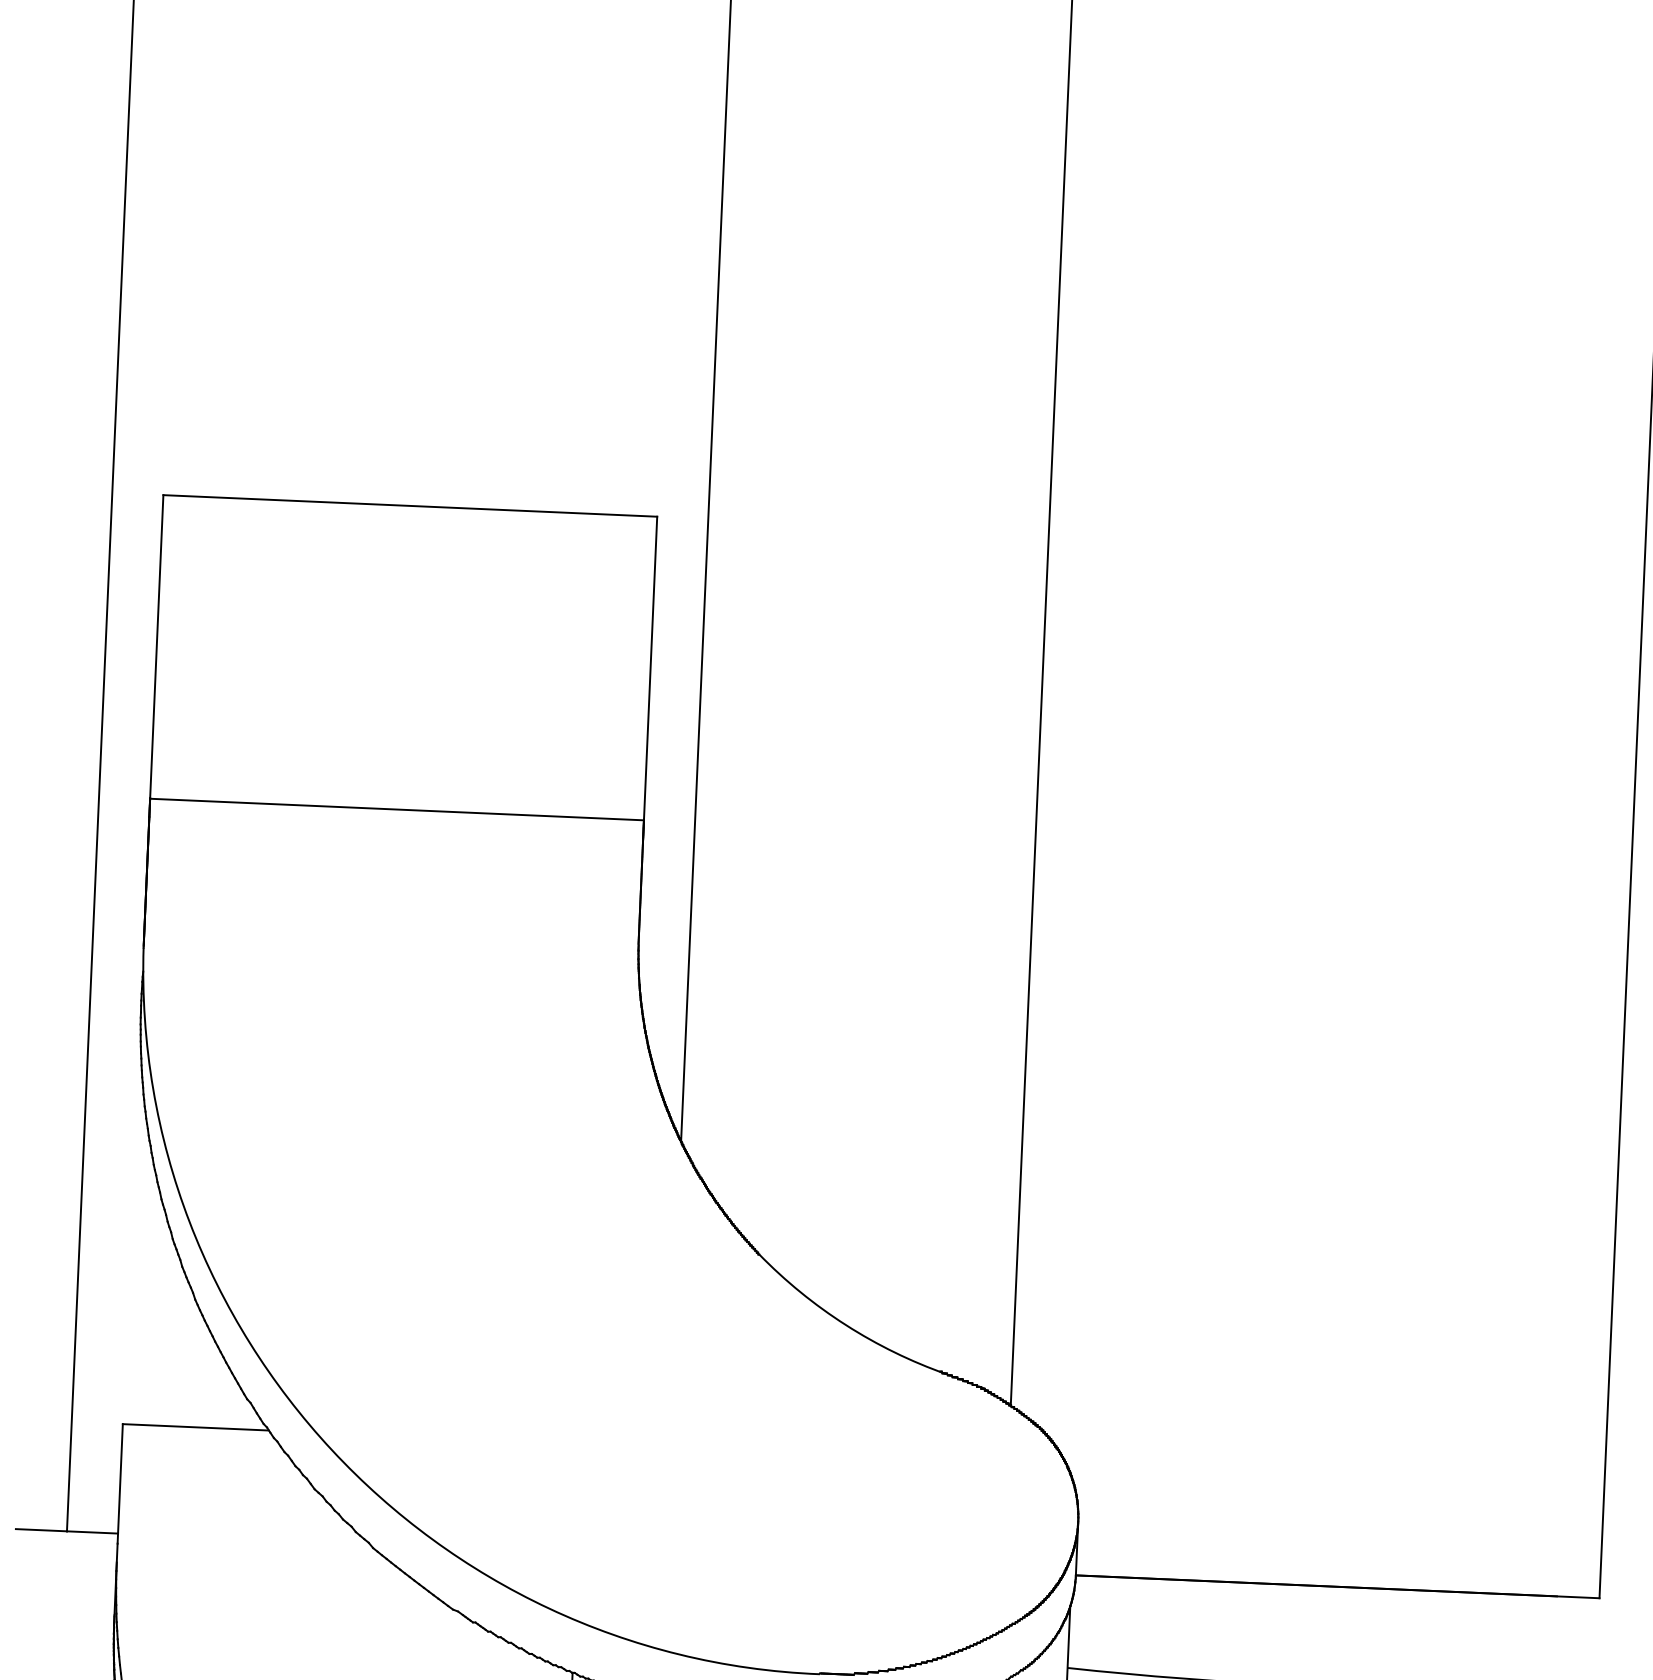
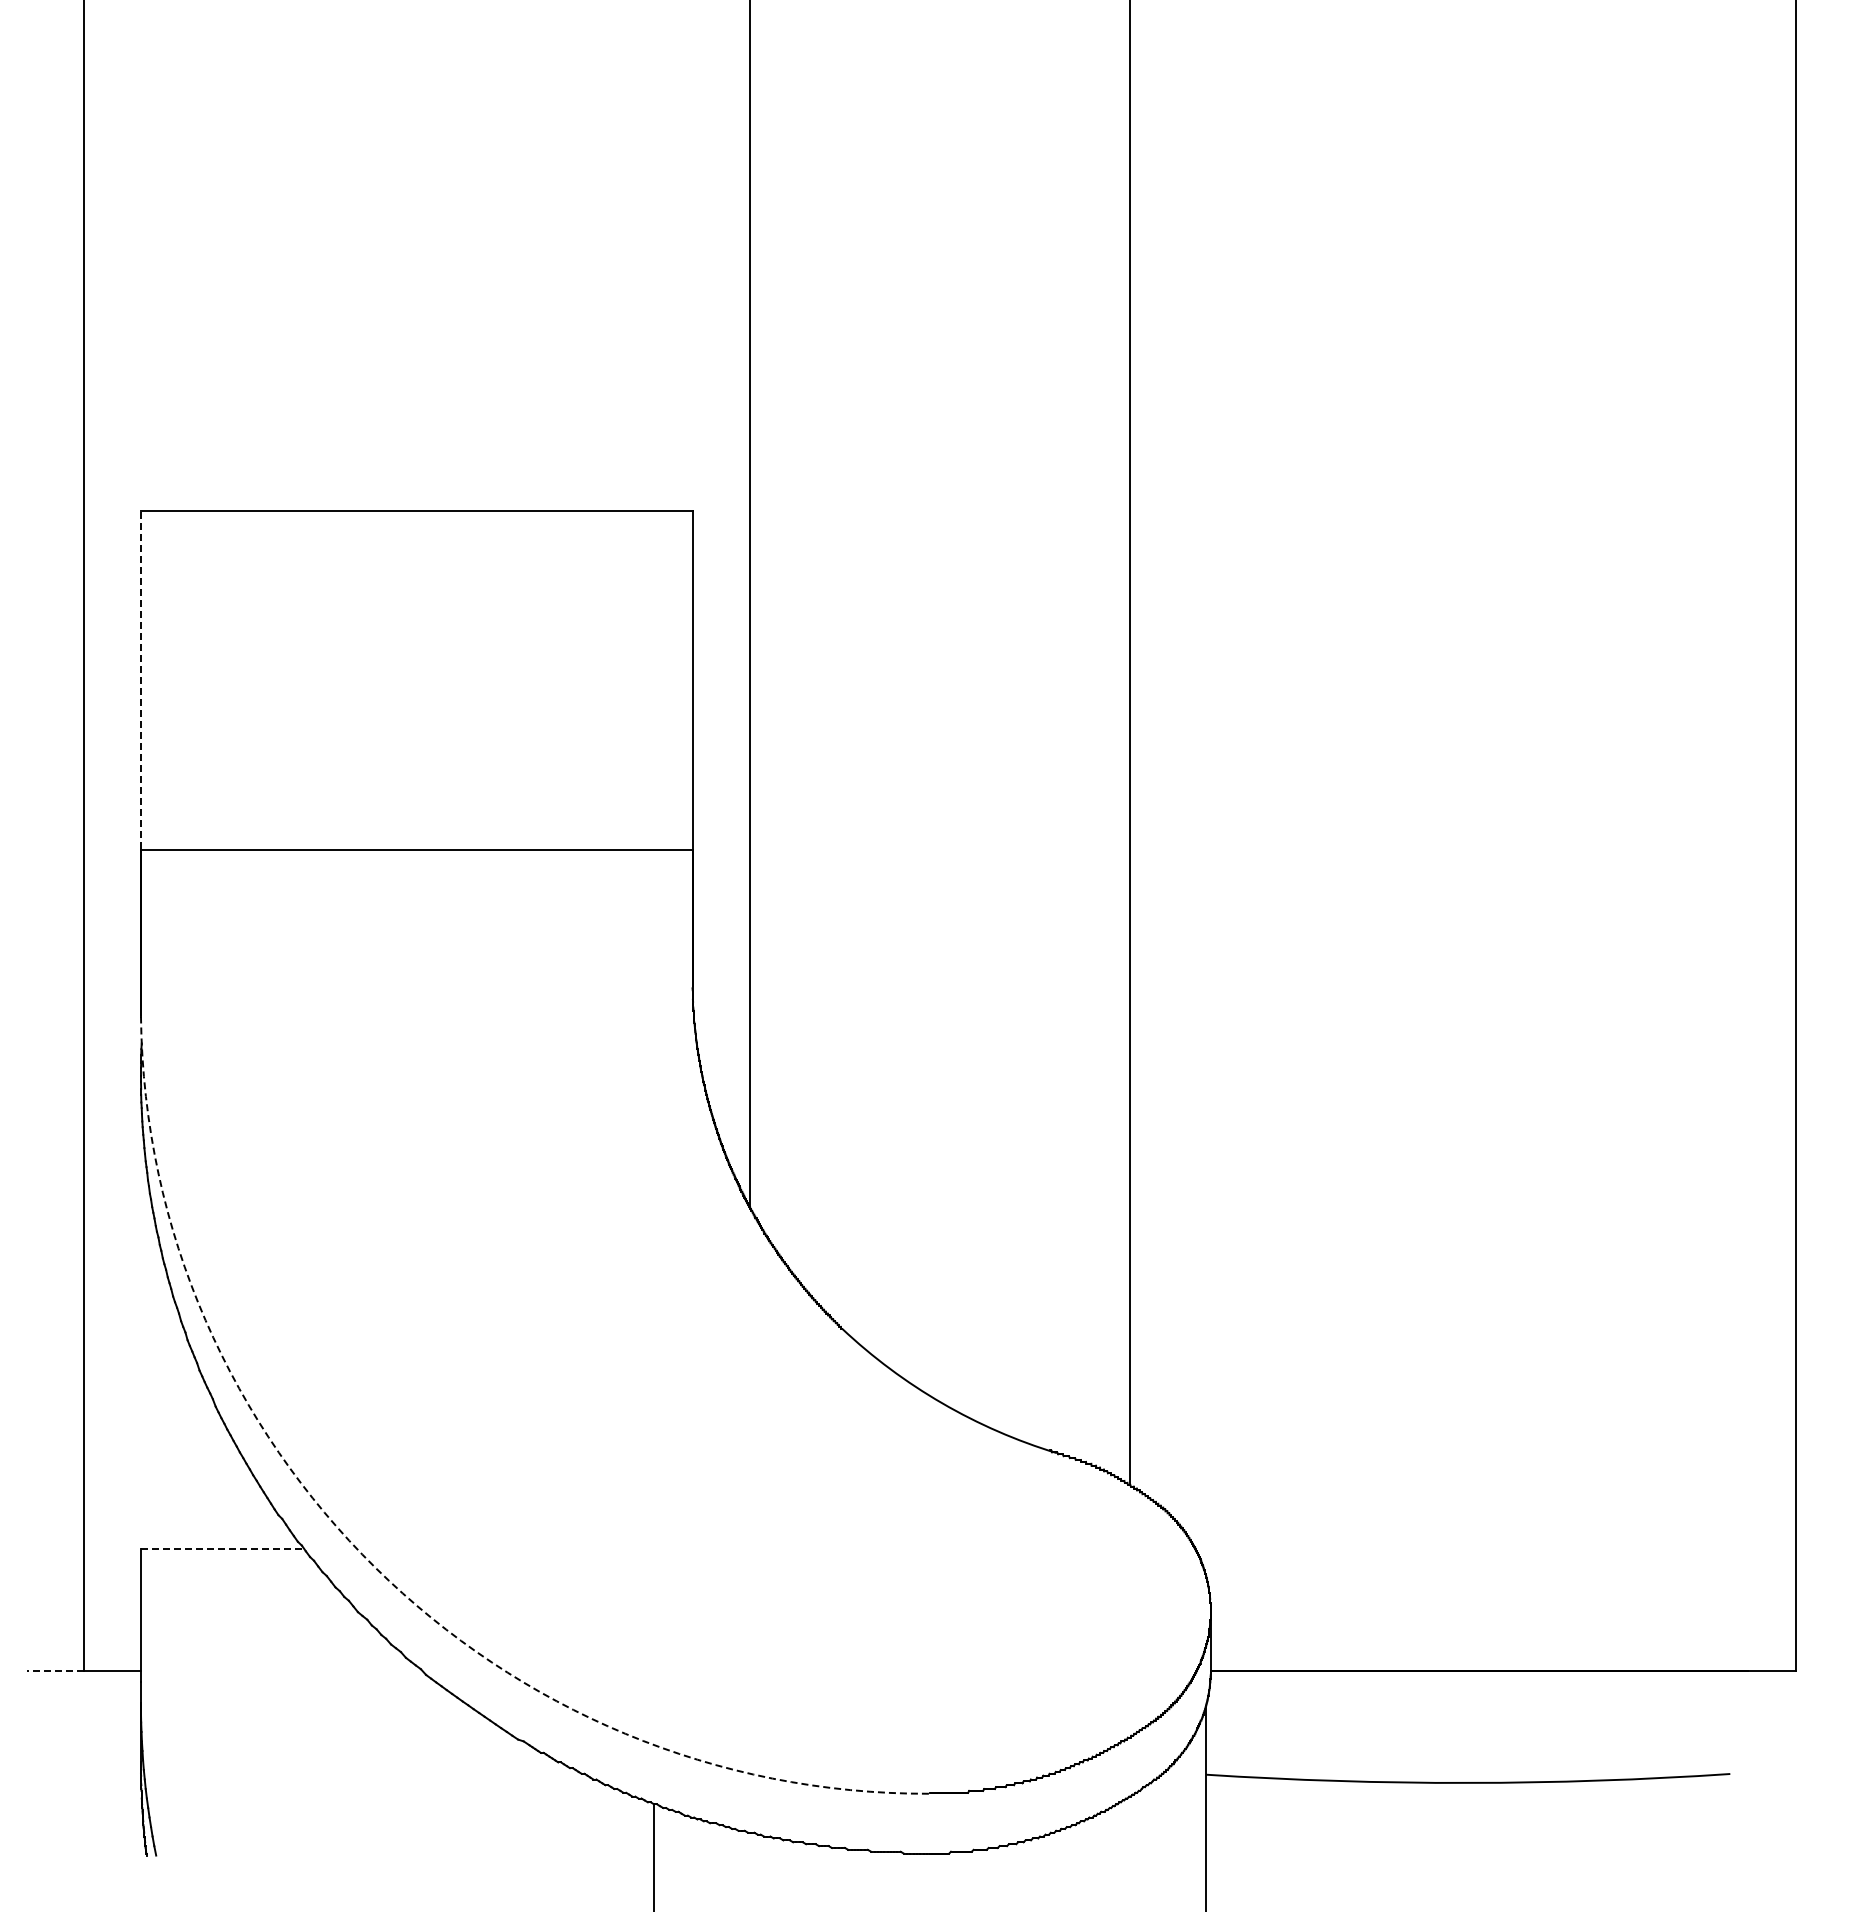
line: (155, 656) -> (140, 691), solid -> dashed
line: (195, 1426) -> (222, 1548), solid -> dashed
arc: (332, 1449) -> (375, 1567), solid -> dashed
line: (41, 1530) -> (55, 1671), solid -> dashed

